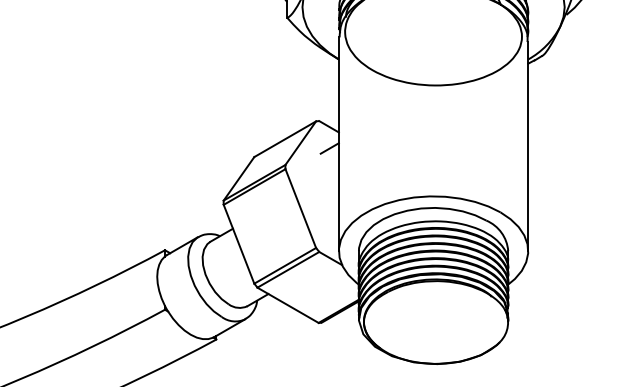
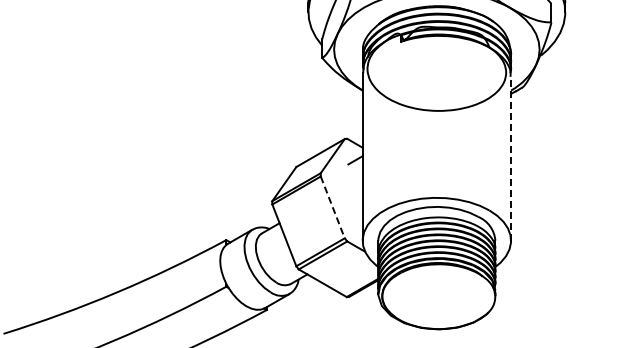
line: (528, 146) -> (511, 158), solid -> dashed
line: (300, 208) -> (332, 207), solid -> dashed

